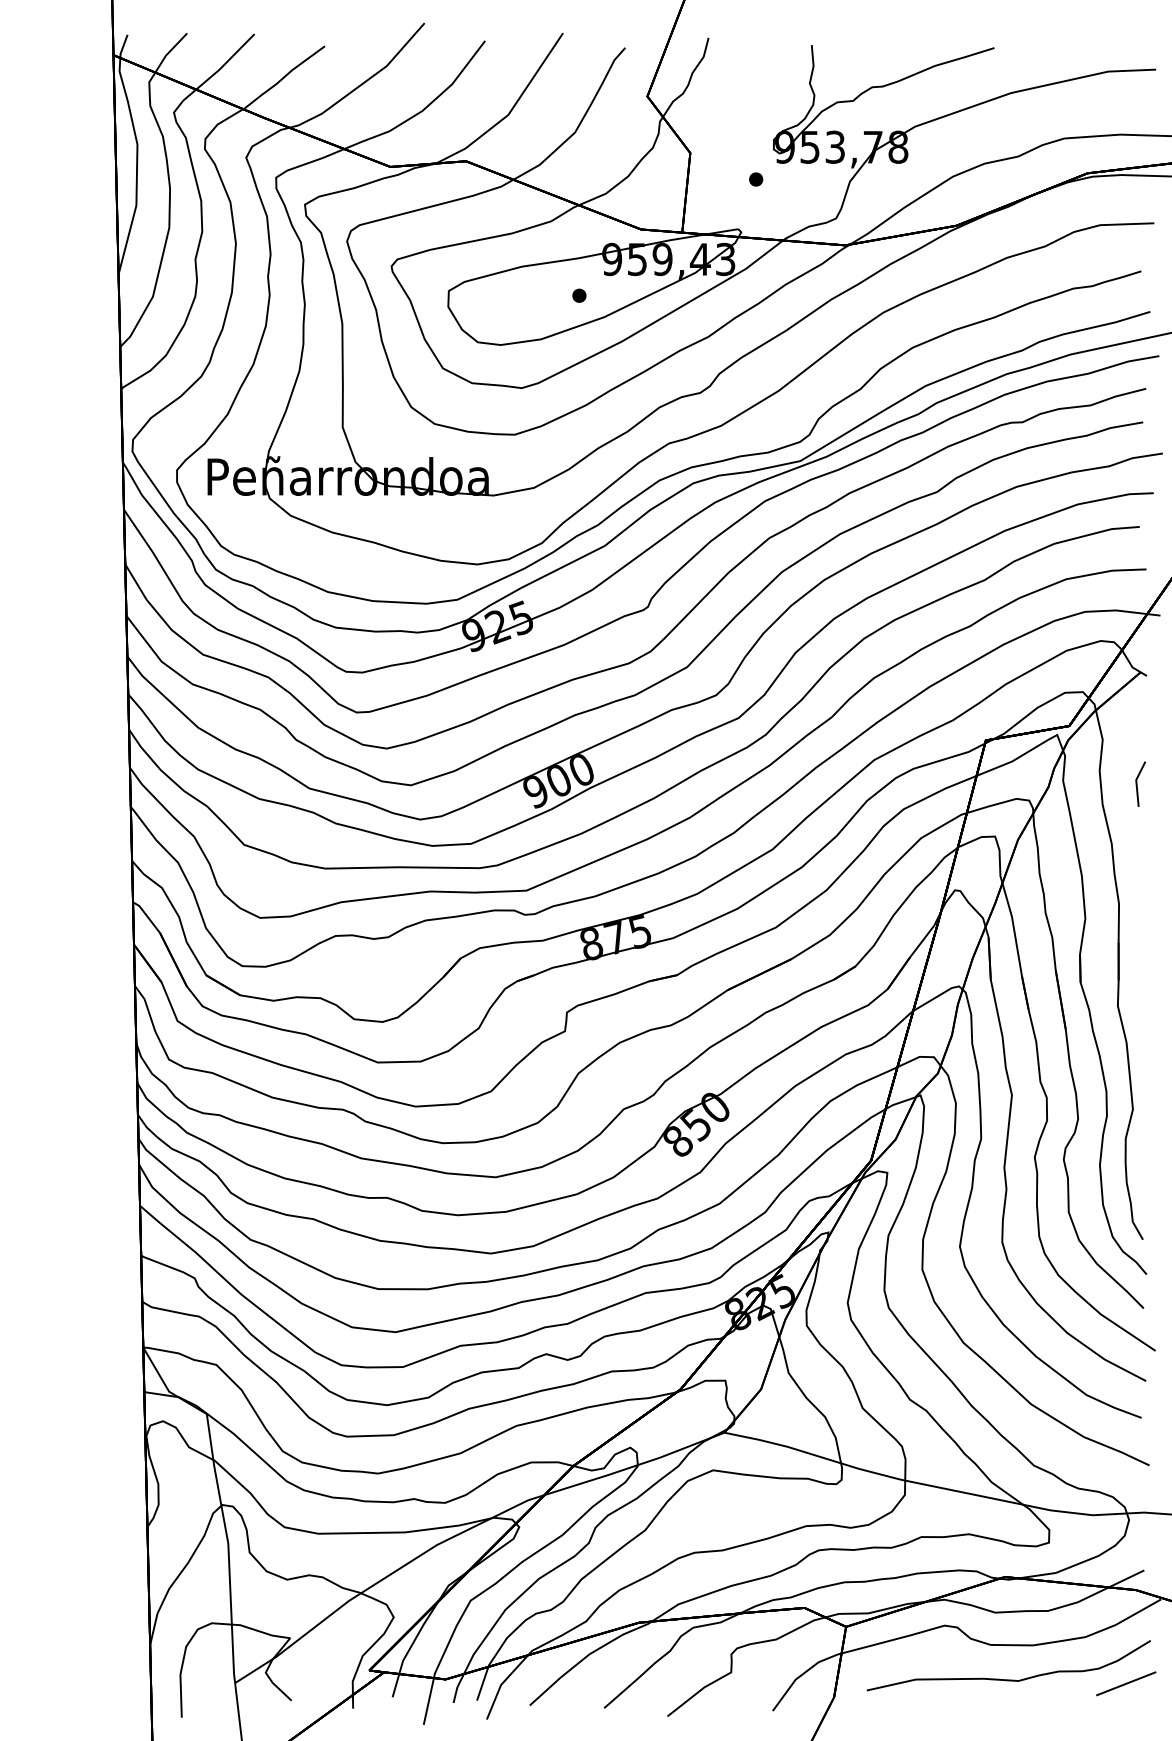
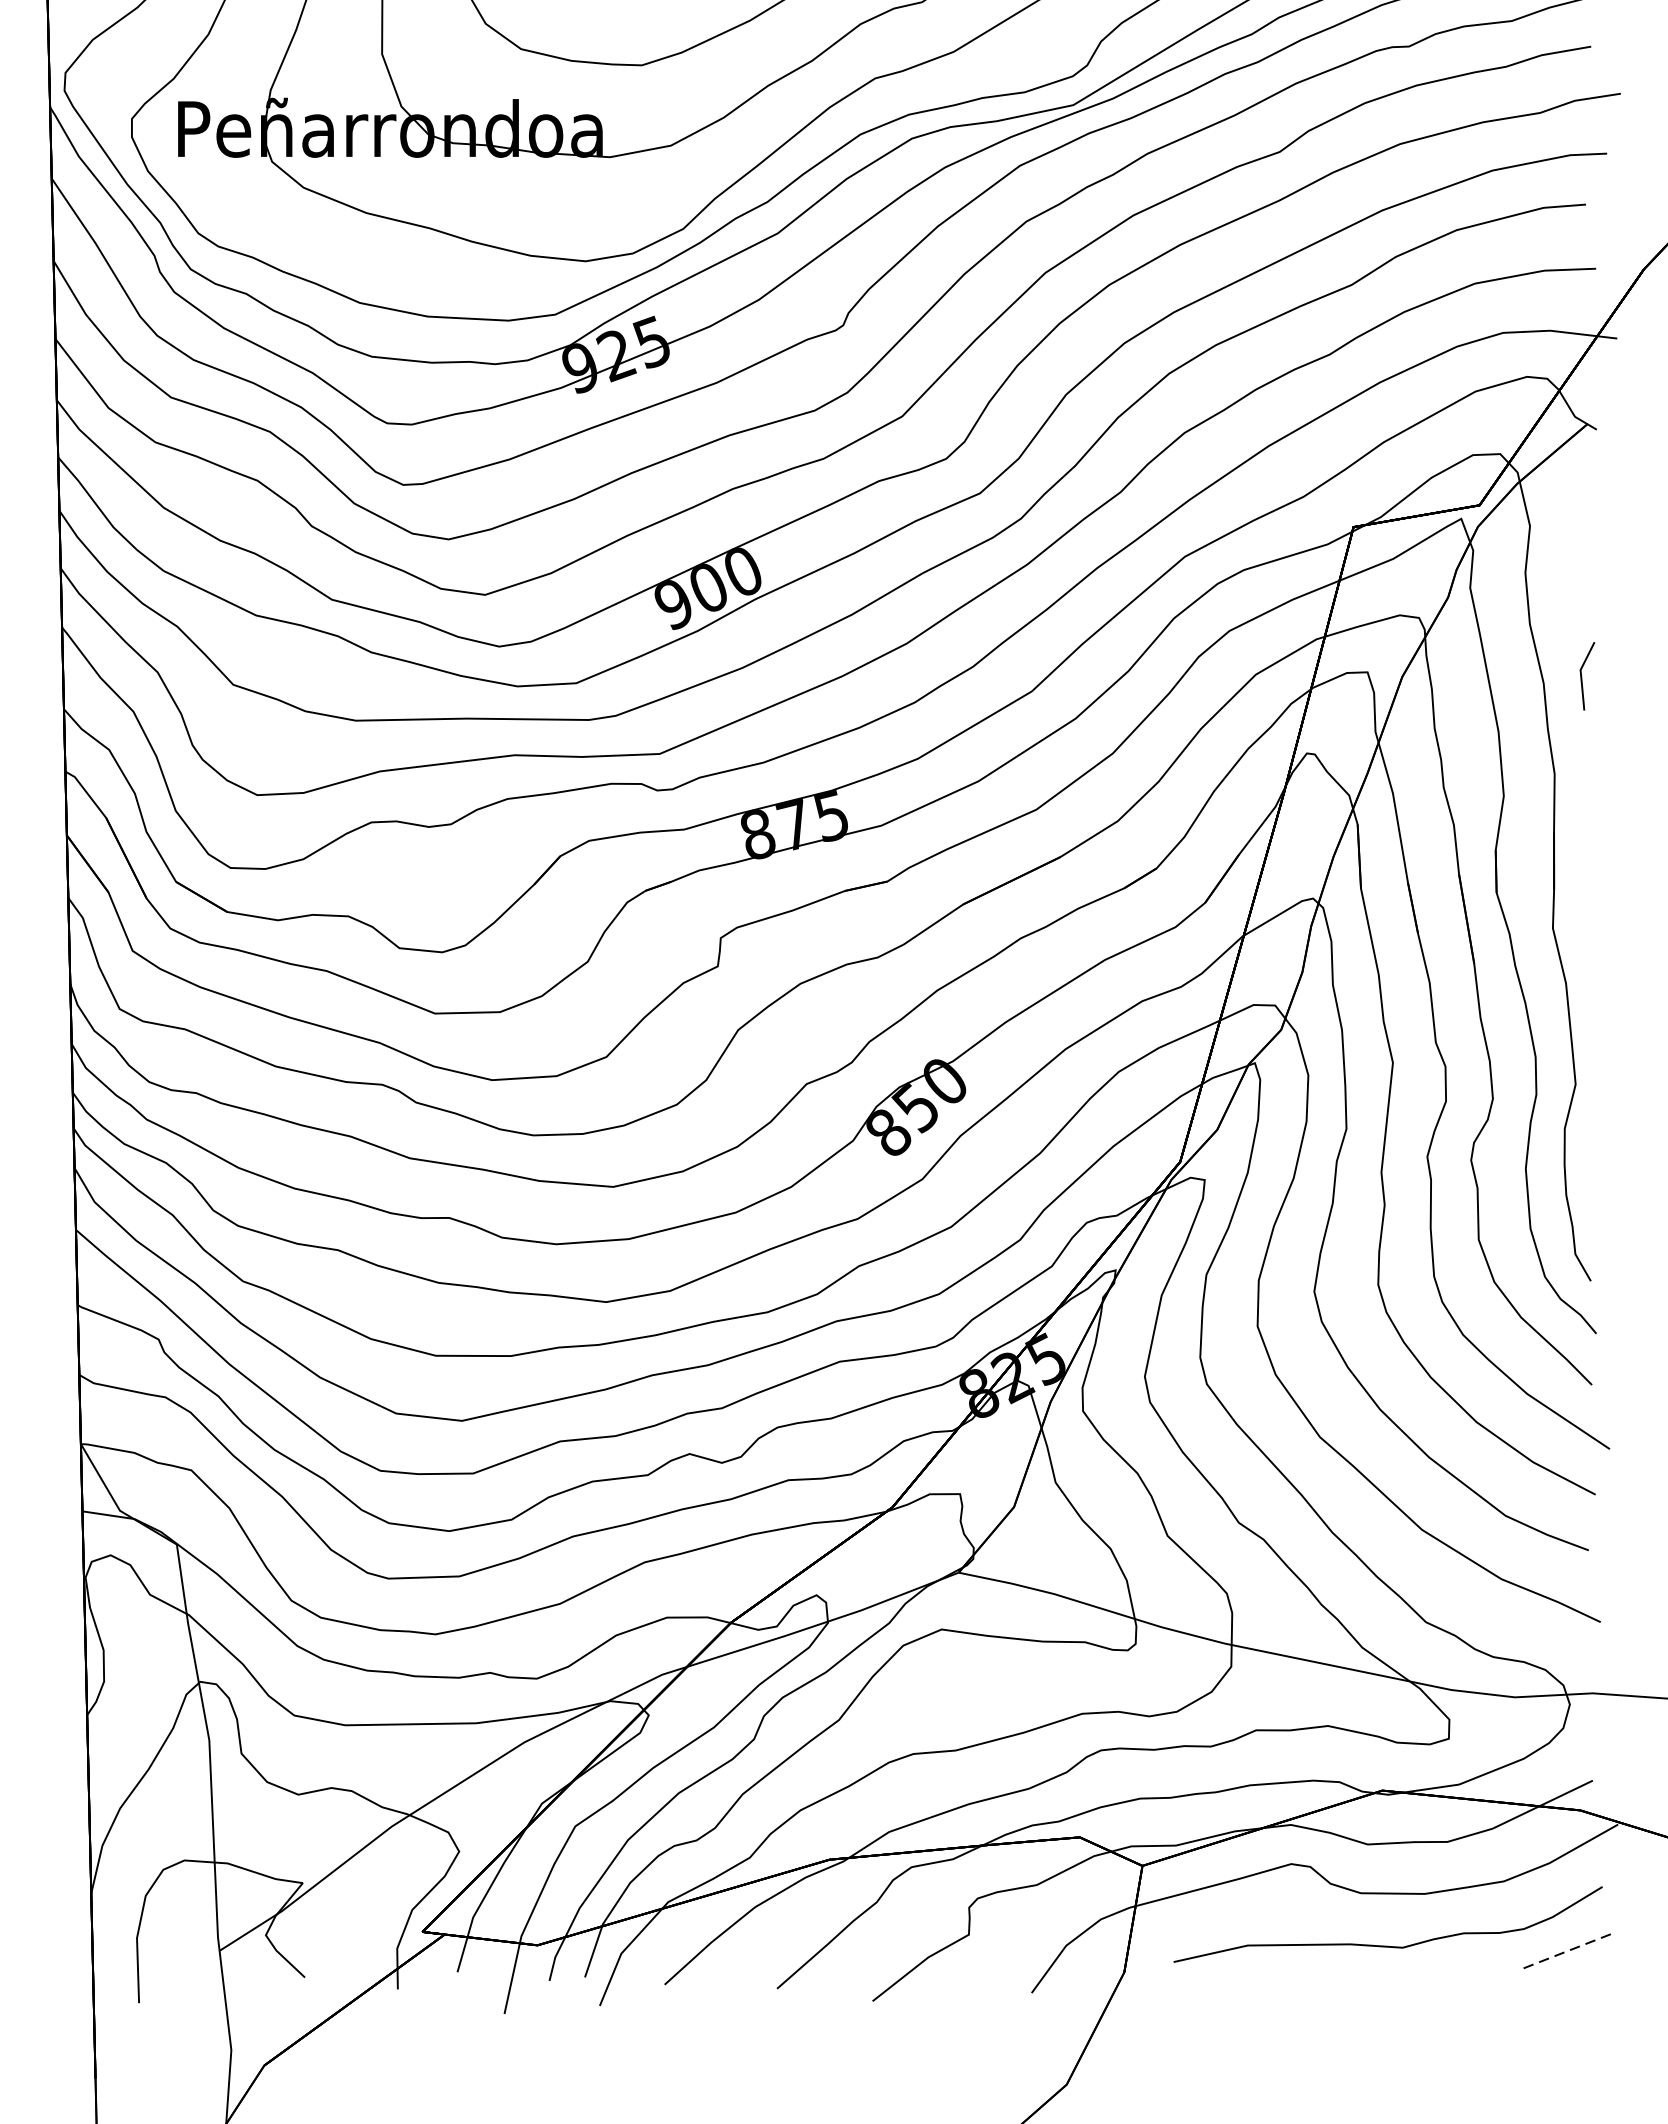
line: (1137, 783) -> (1582, 675), moved
line: (1125, 1683) -> (1564, 1951), solid -> dashed

